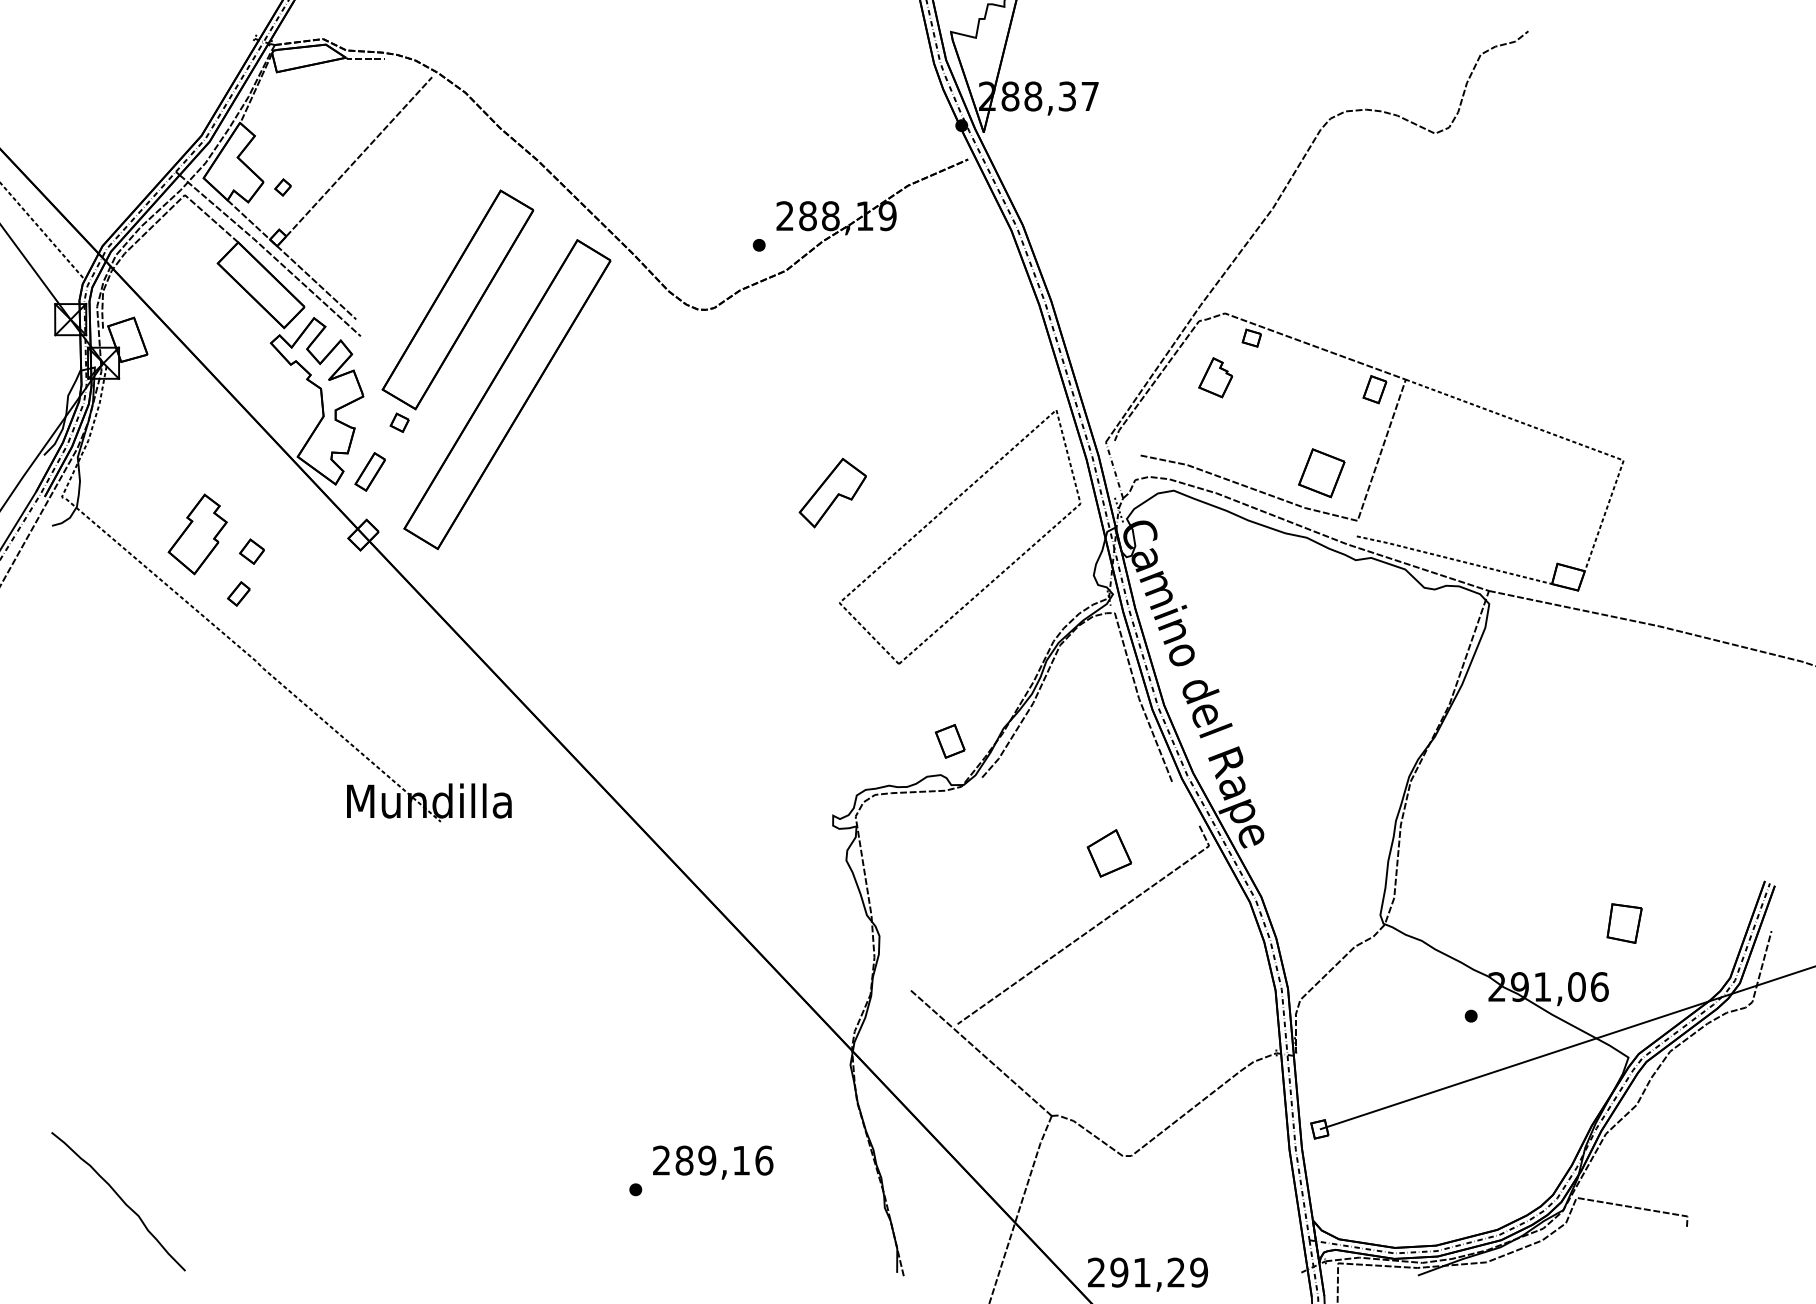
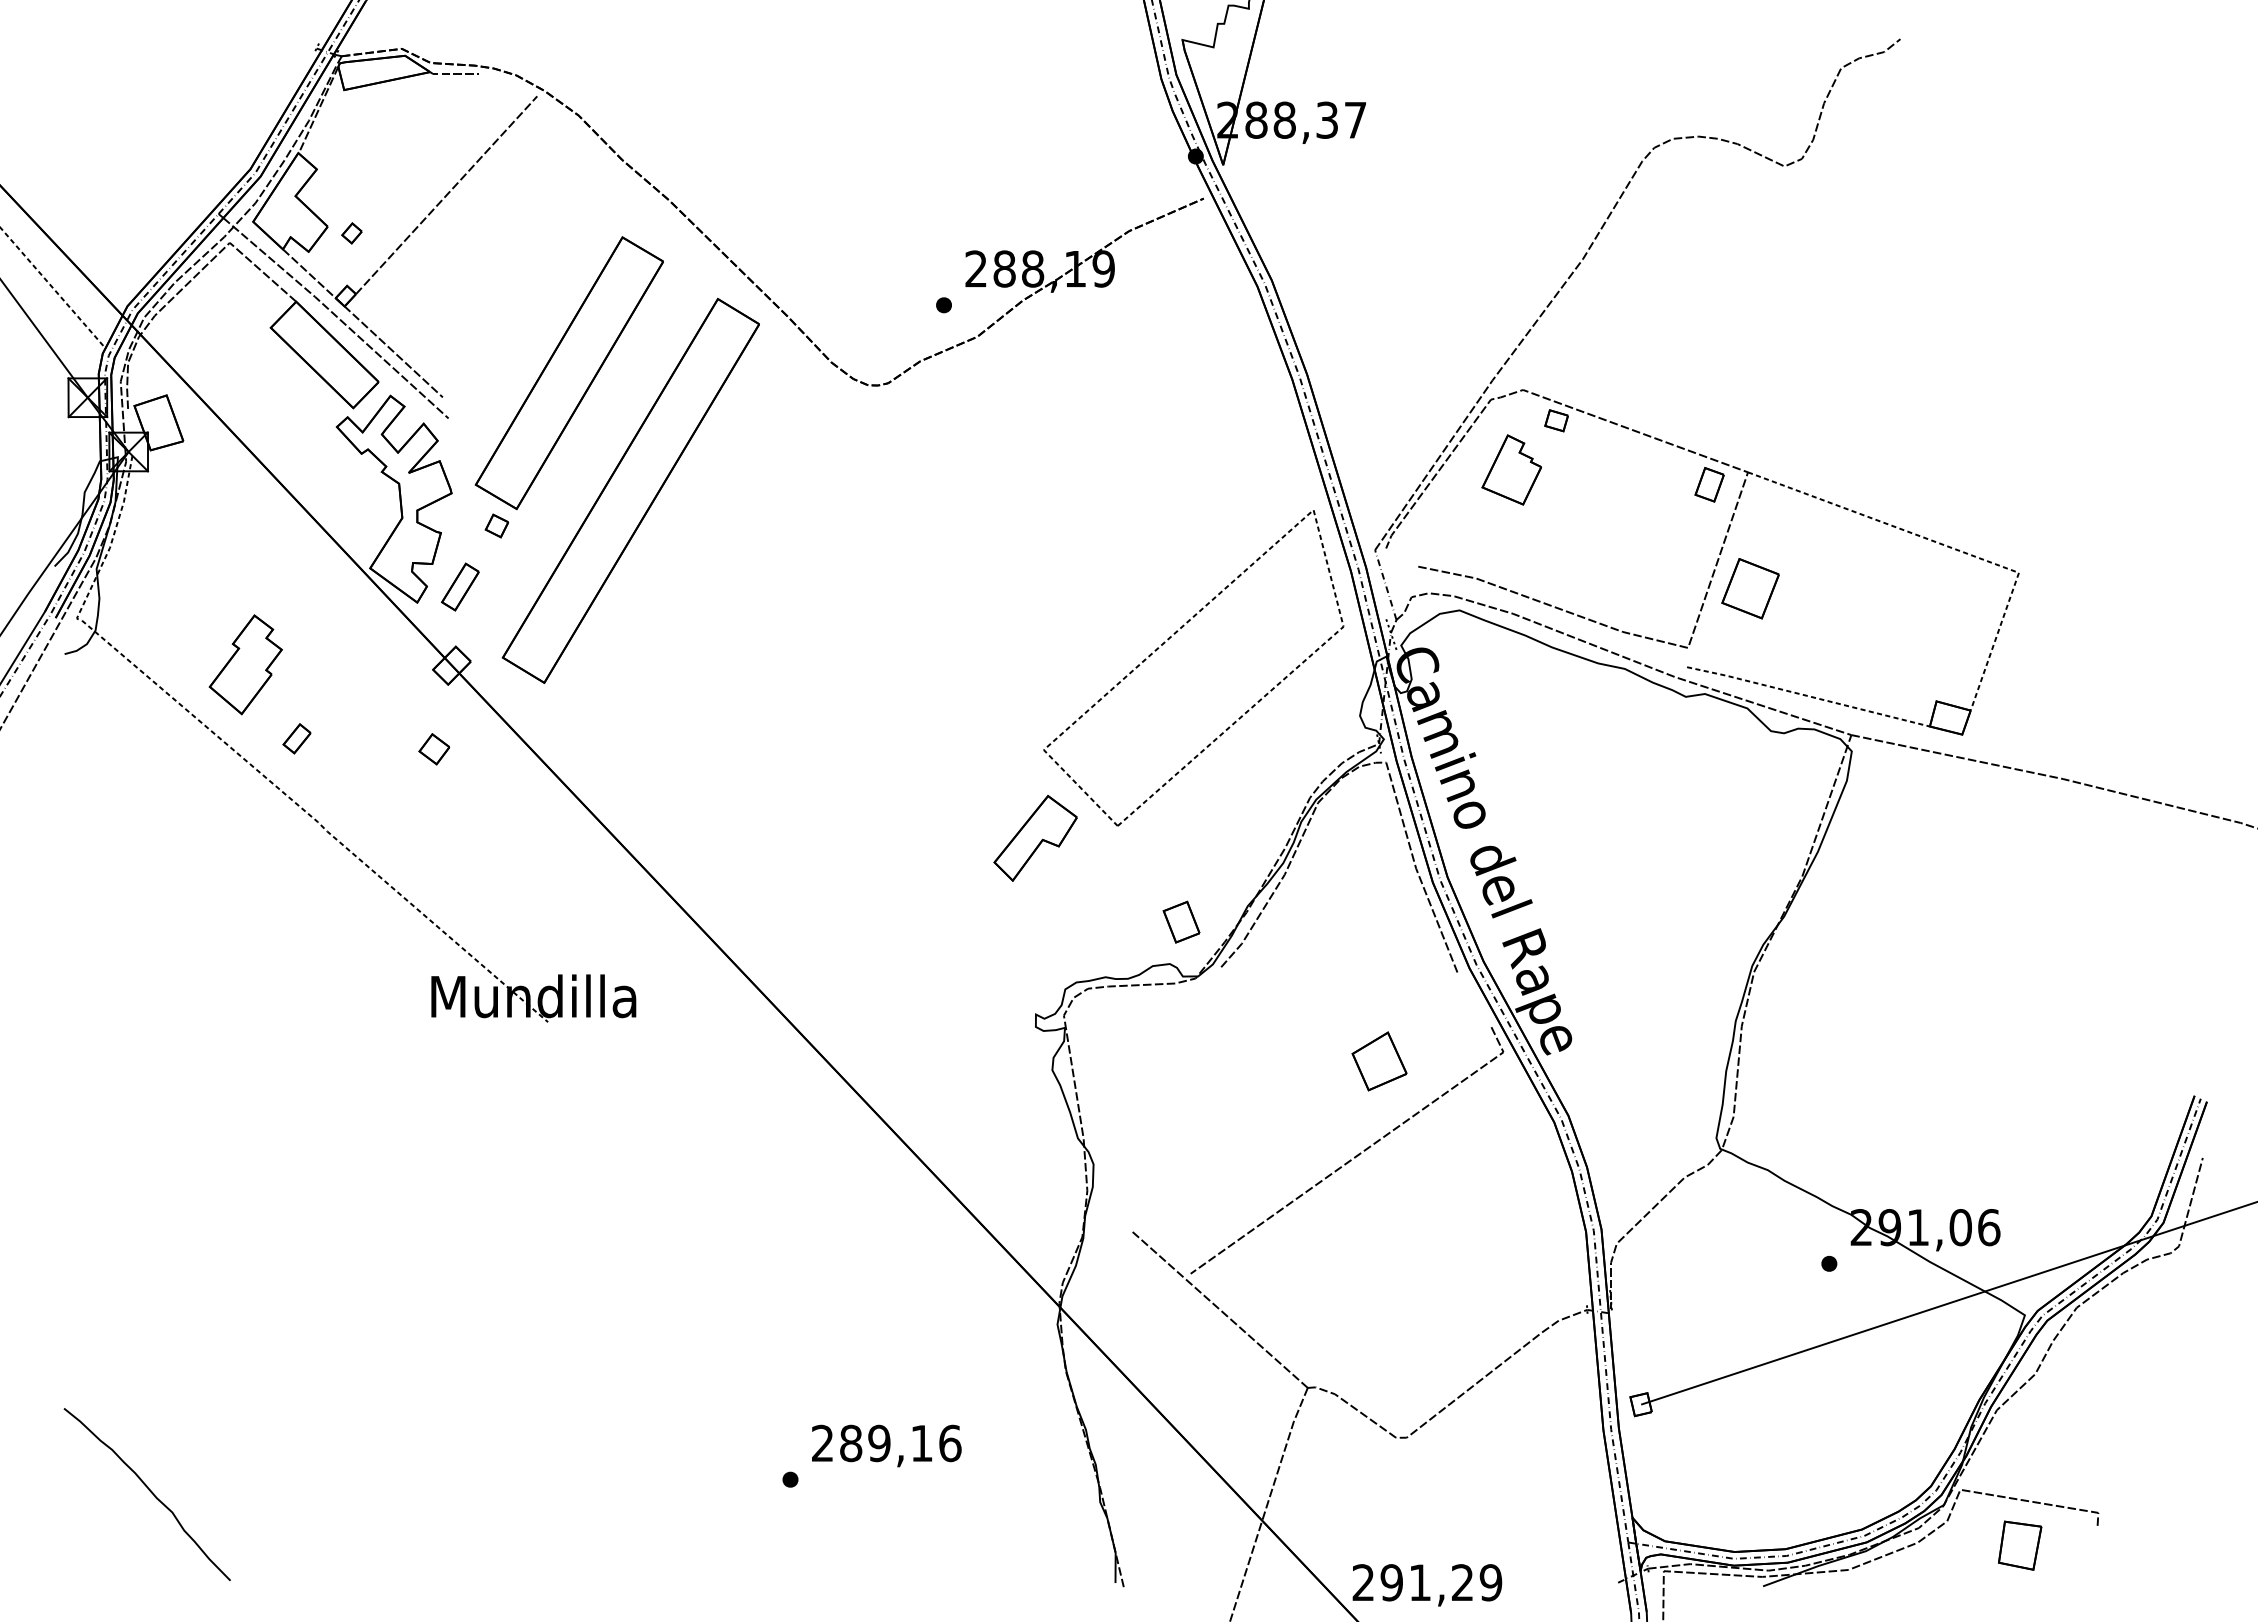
part: (1215, 377) -> (1511, 469), size x1.43
part: (1321, 473) -> (1750, 588), moved
part: (832, 493) -> (1035, 838), moved
part: (252, 551) -> (434, 749), moved
part: (1624, 923) -> (2020, 1545), moved

